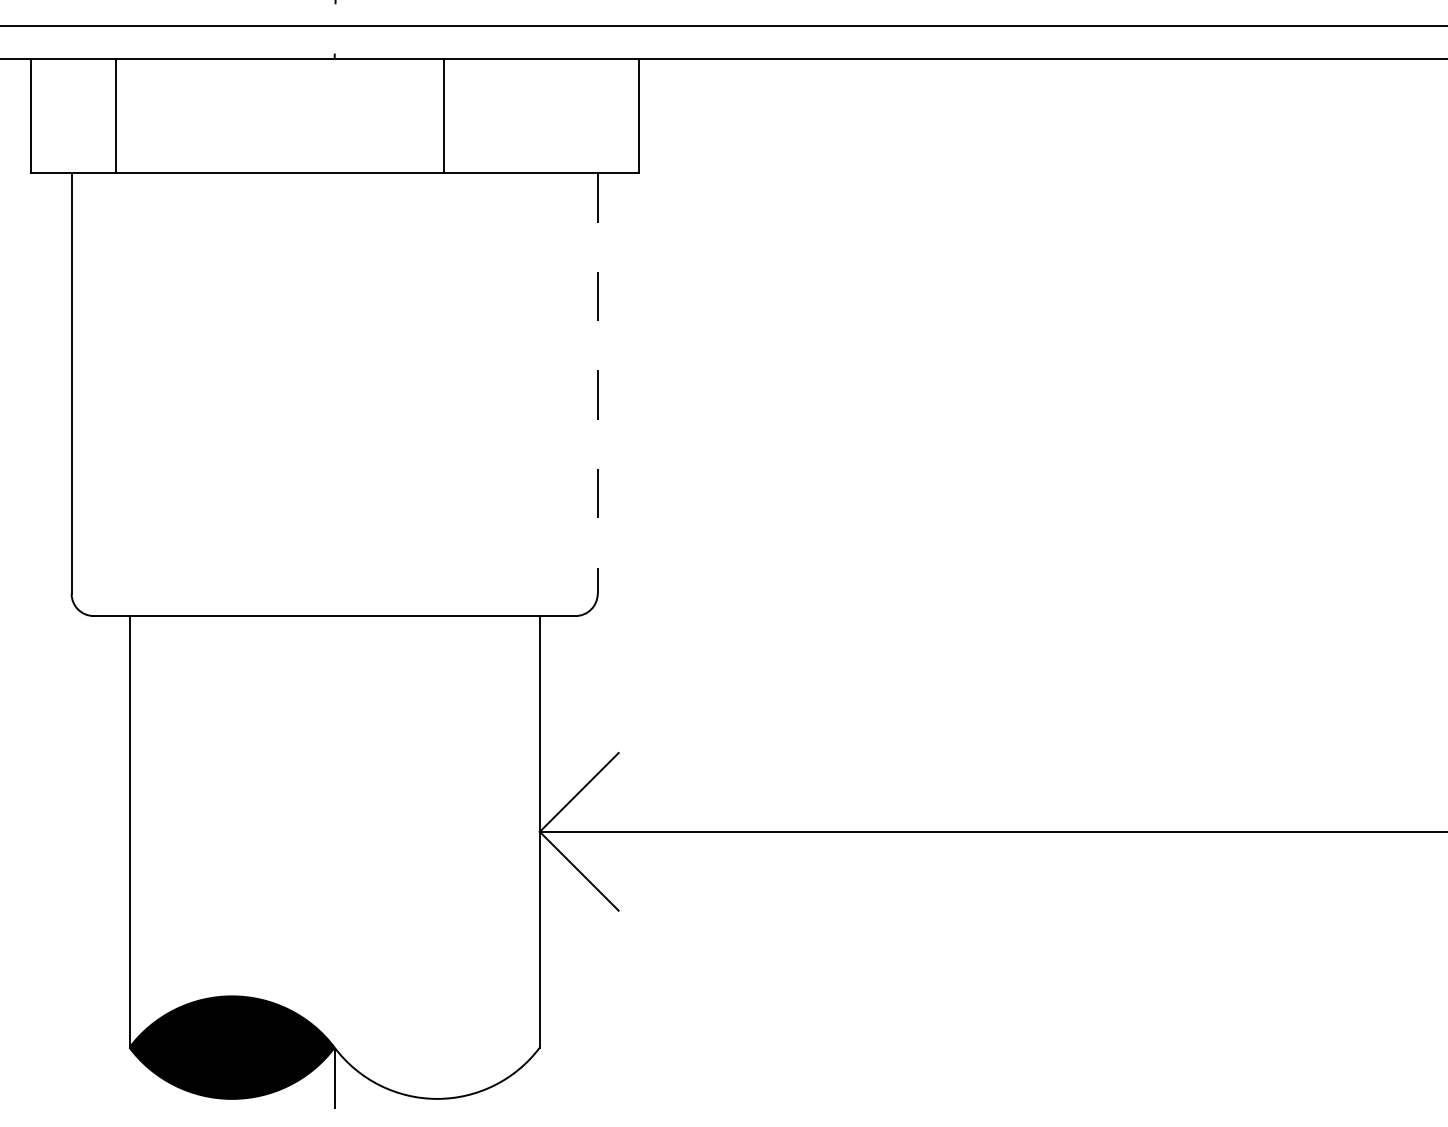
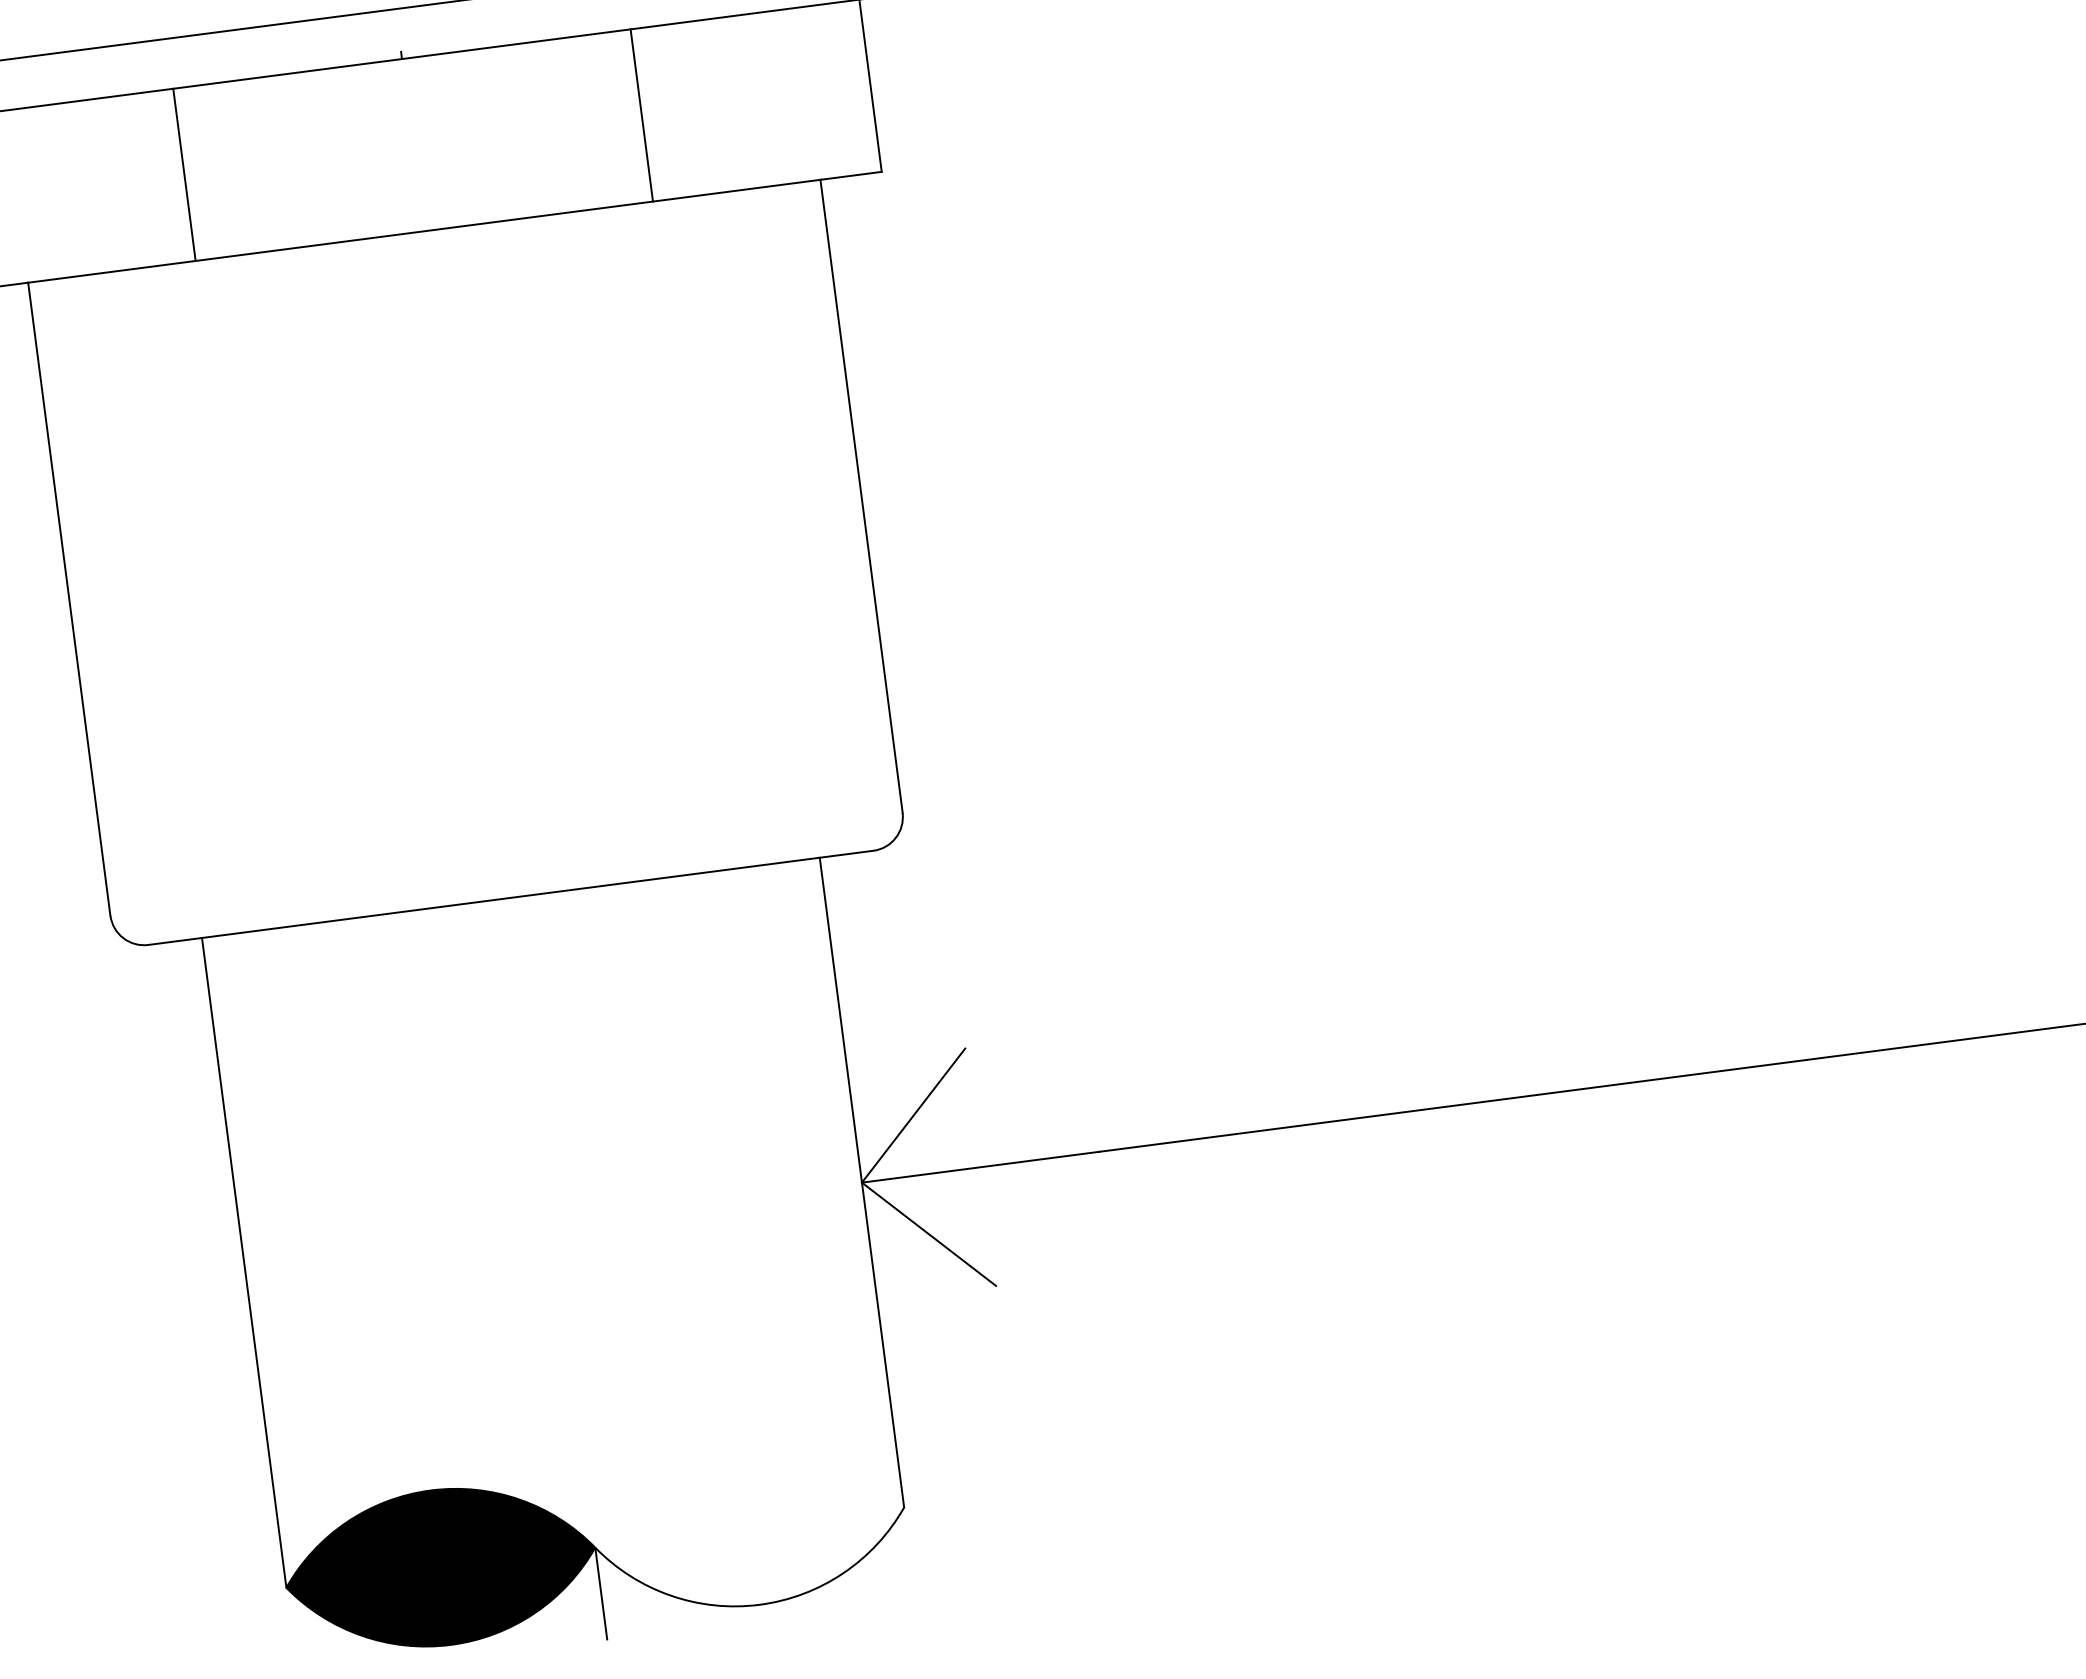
line: (115, 115) -> (183, 173), moved
line: (443, 115) -> (641, 114), moved
line: (597, 384) -> (861, 497), dashed -> solid

